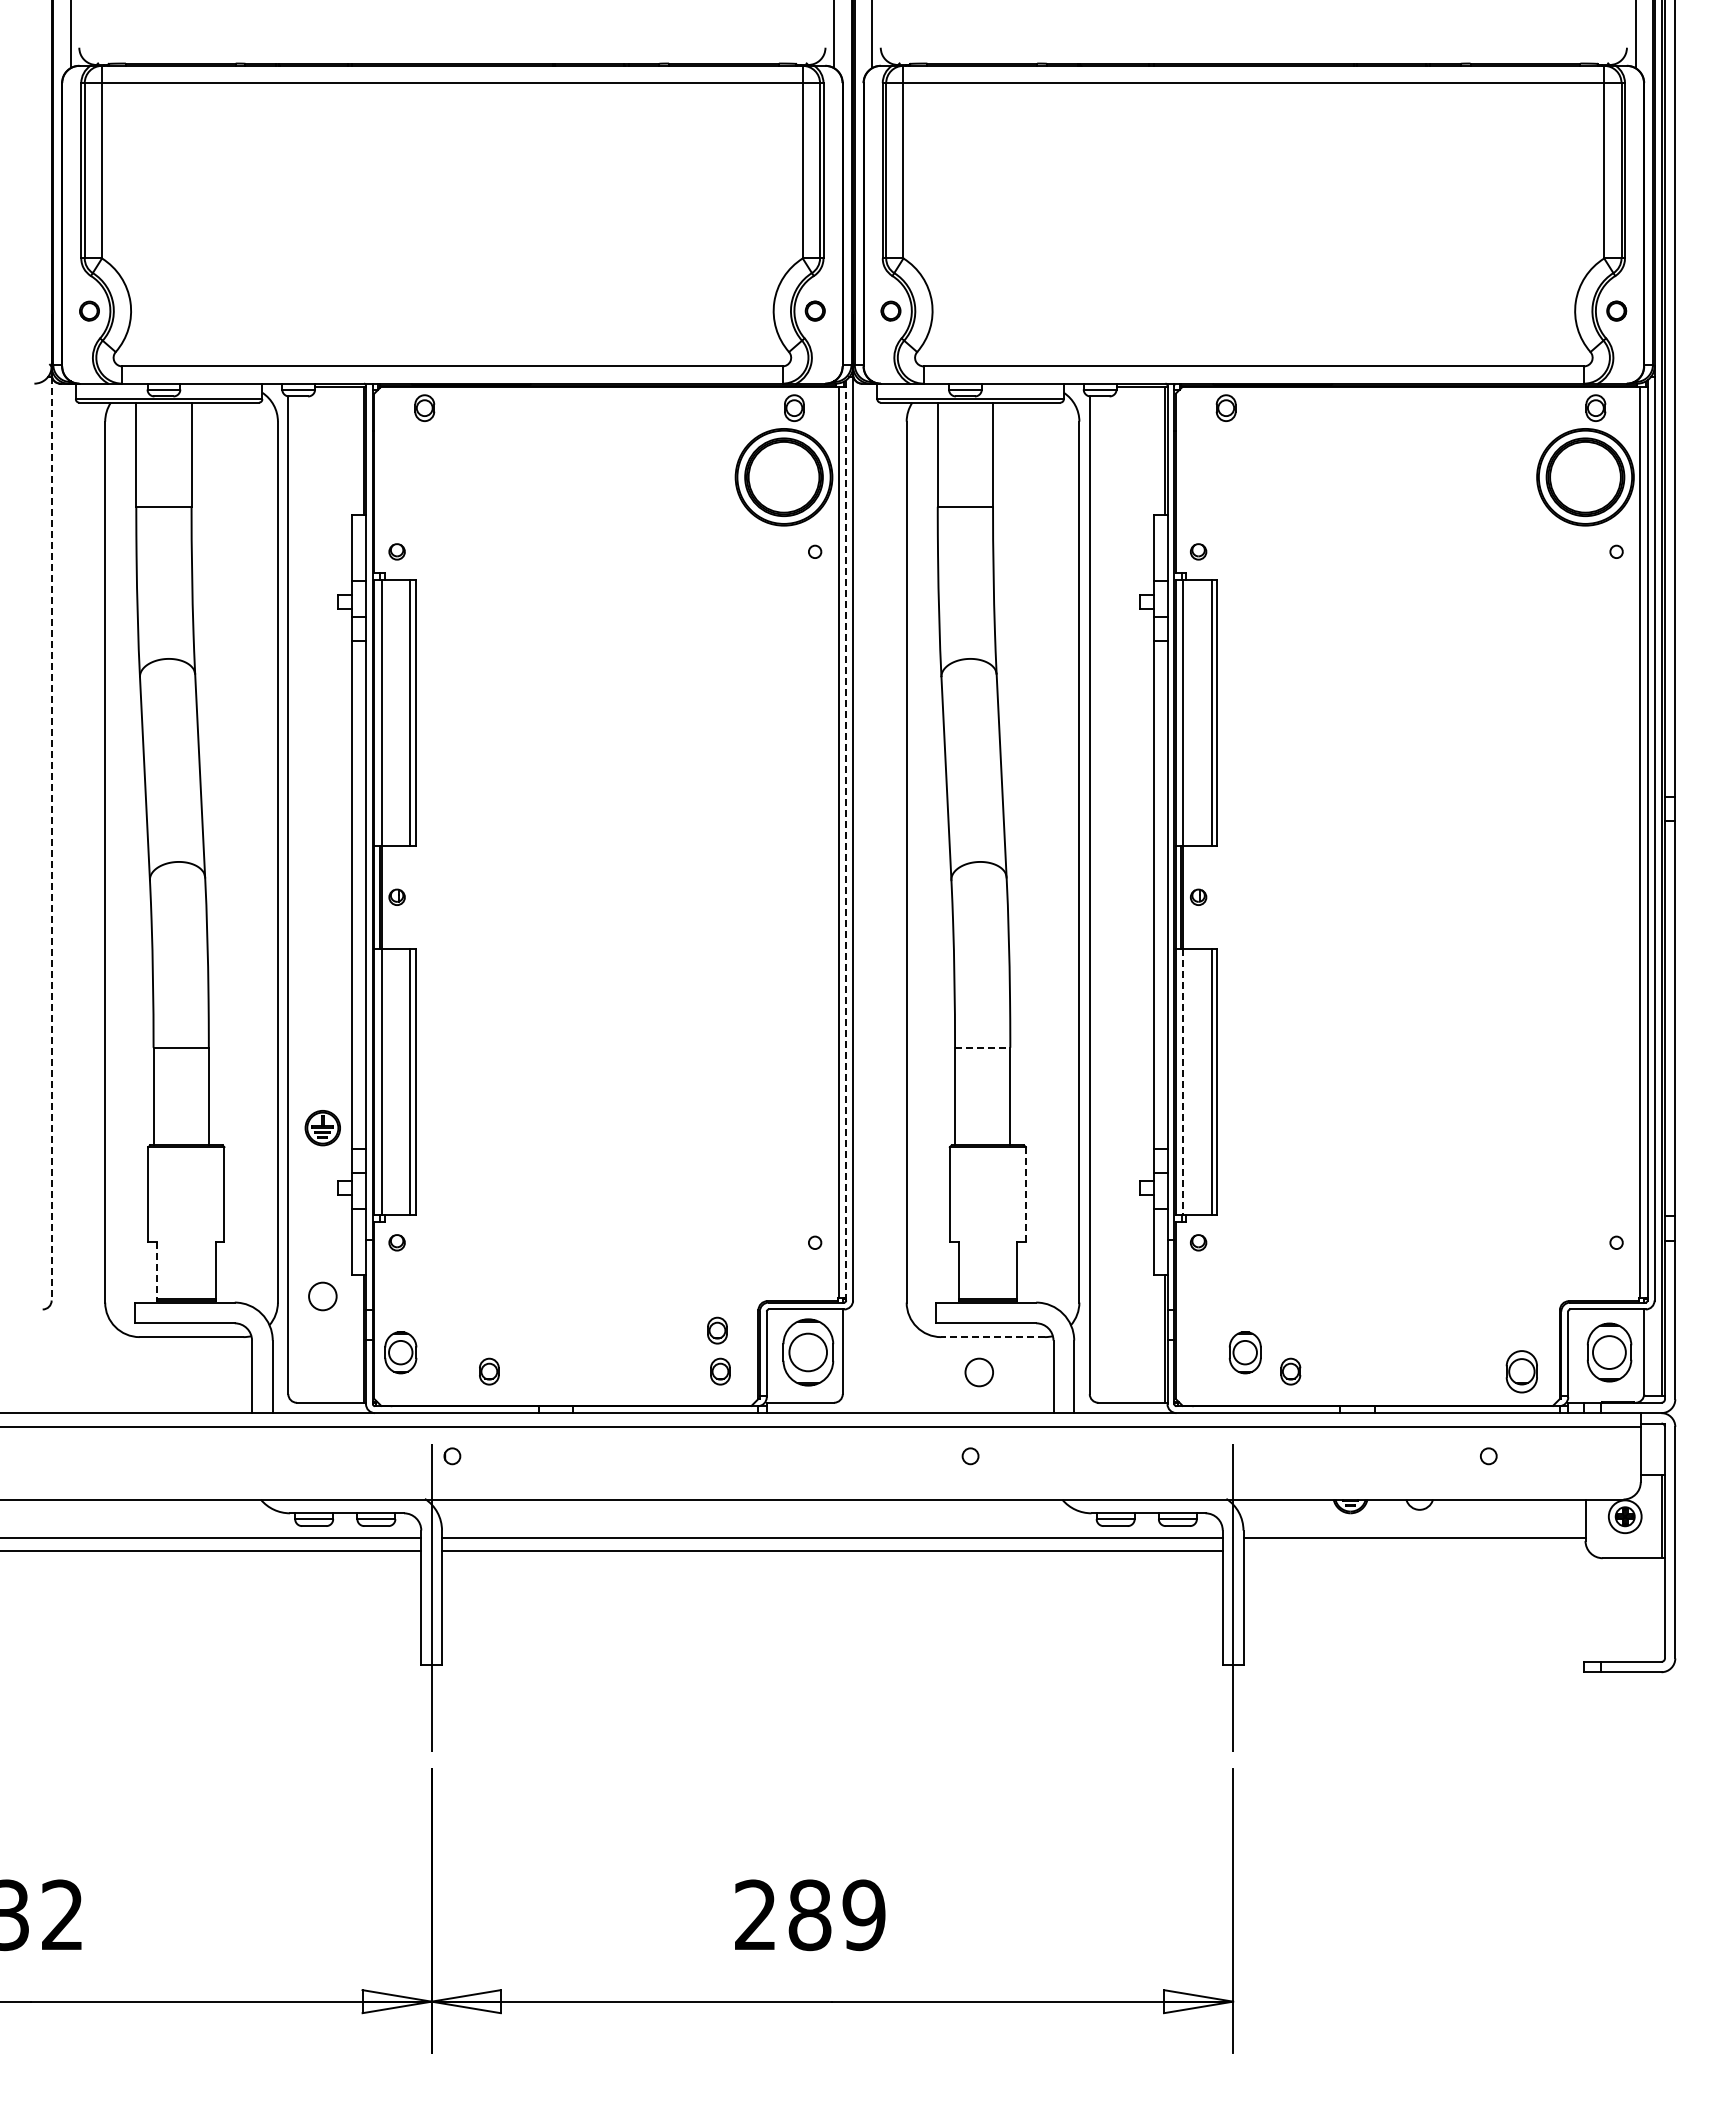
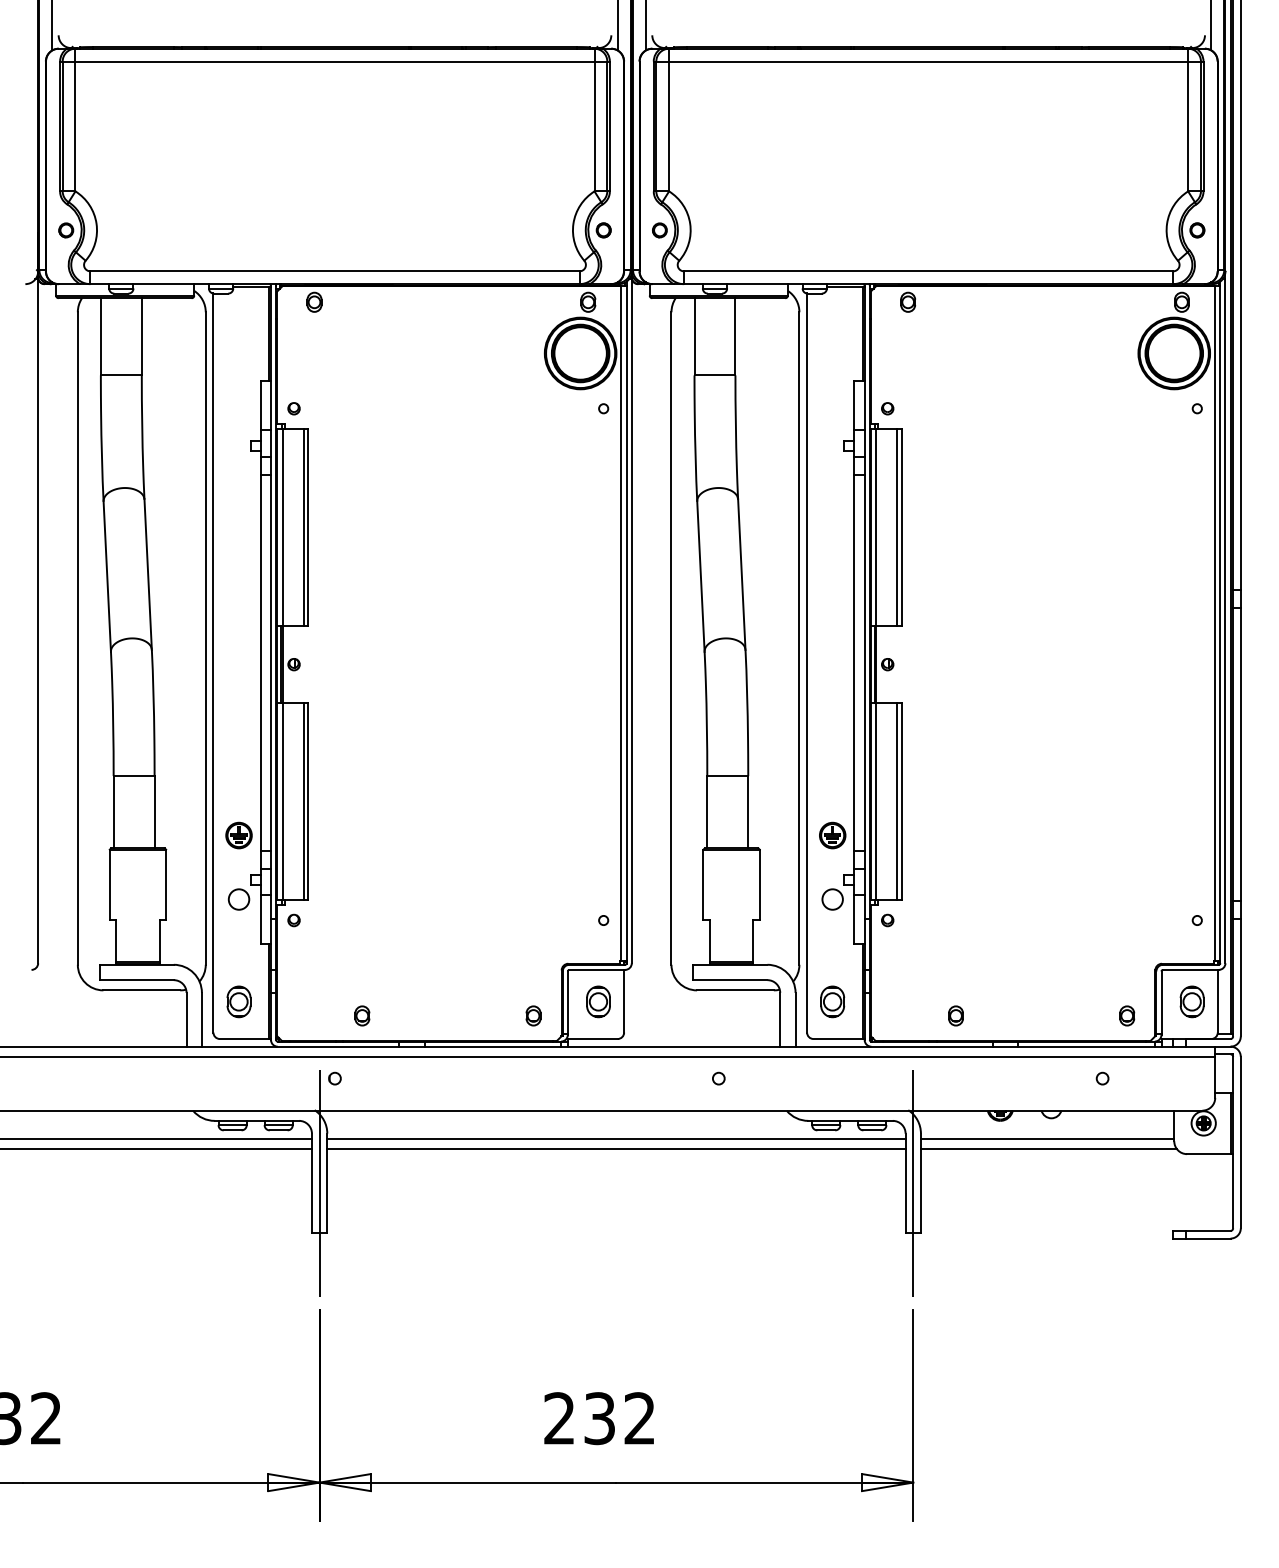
line: (51, 838) -> (38, 621), dashed -> solid
line: (846, 839) -> (626, 621), dashed -> solid
line: (982, 1047) -> (727, 775), dashed -> solid
line: (1183, 1082) -> (876, 801), dashed -> solid
part: (1124, 1128) -> (832, 835), added
line: (1025, 1194) -> (759, 884), dashed -> solid
line: (157, 1270) -> (116, 941), dashed -> solid
circle: (322, 1296) -> (238, 899), moved
part: (717, 1330) -> (531, 985), removed
line: (993, 1337) -> (735, 990), dashed -> solid
part: (400, 1352) -> (238, 1001), moved
part: (807, 1352) -> (598, 1001), size x0.62
part: (1244, 1352) -> (832, 1001), moved
part: (1609, 1352) -> (1192, 1001), size x0.71
part: (1521, 1371) -> (1126, 1015), size x0.62
circle: (978, 1372) -> (832, 899), moved
line: (1415, 1551) -> (1048, 1149), added
text: (836, 1915) -> (619, 1418), 289 -> 232

